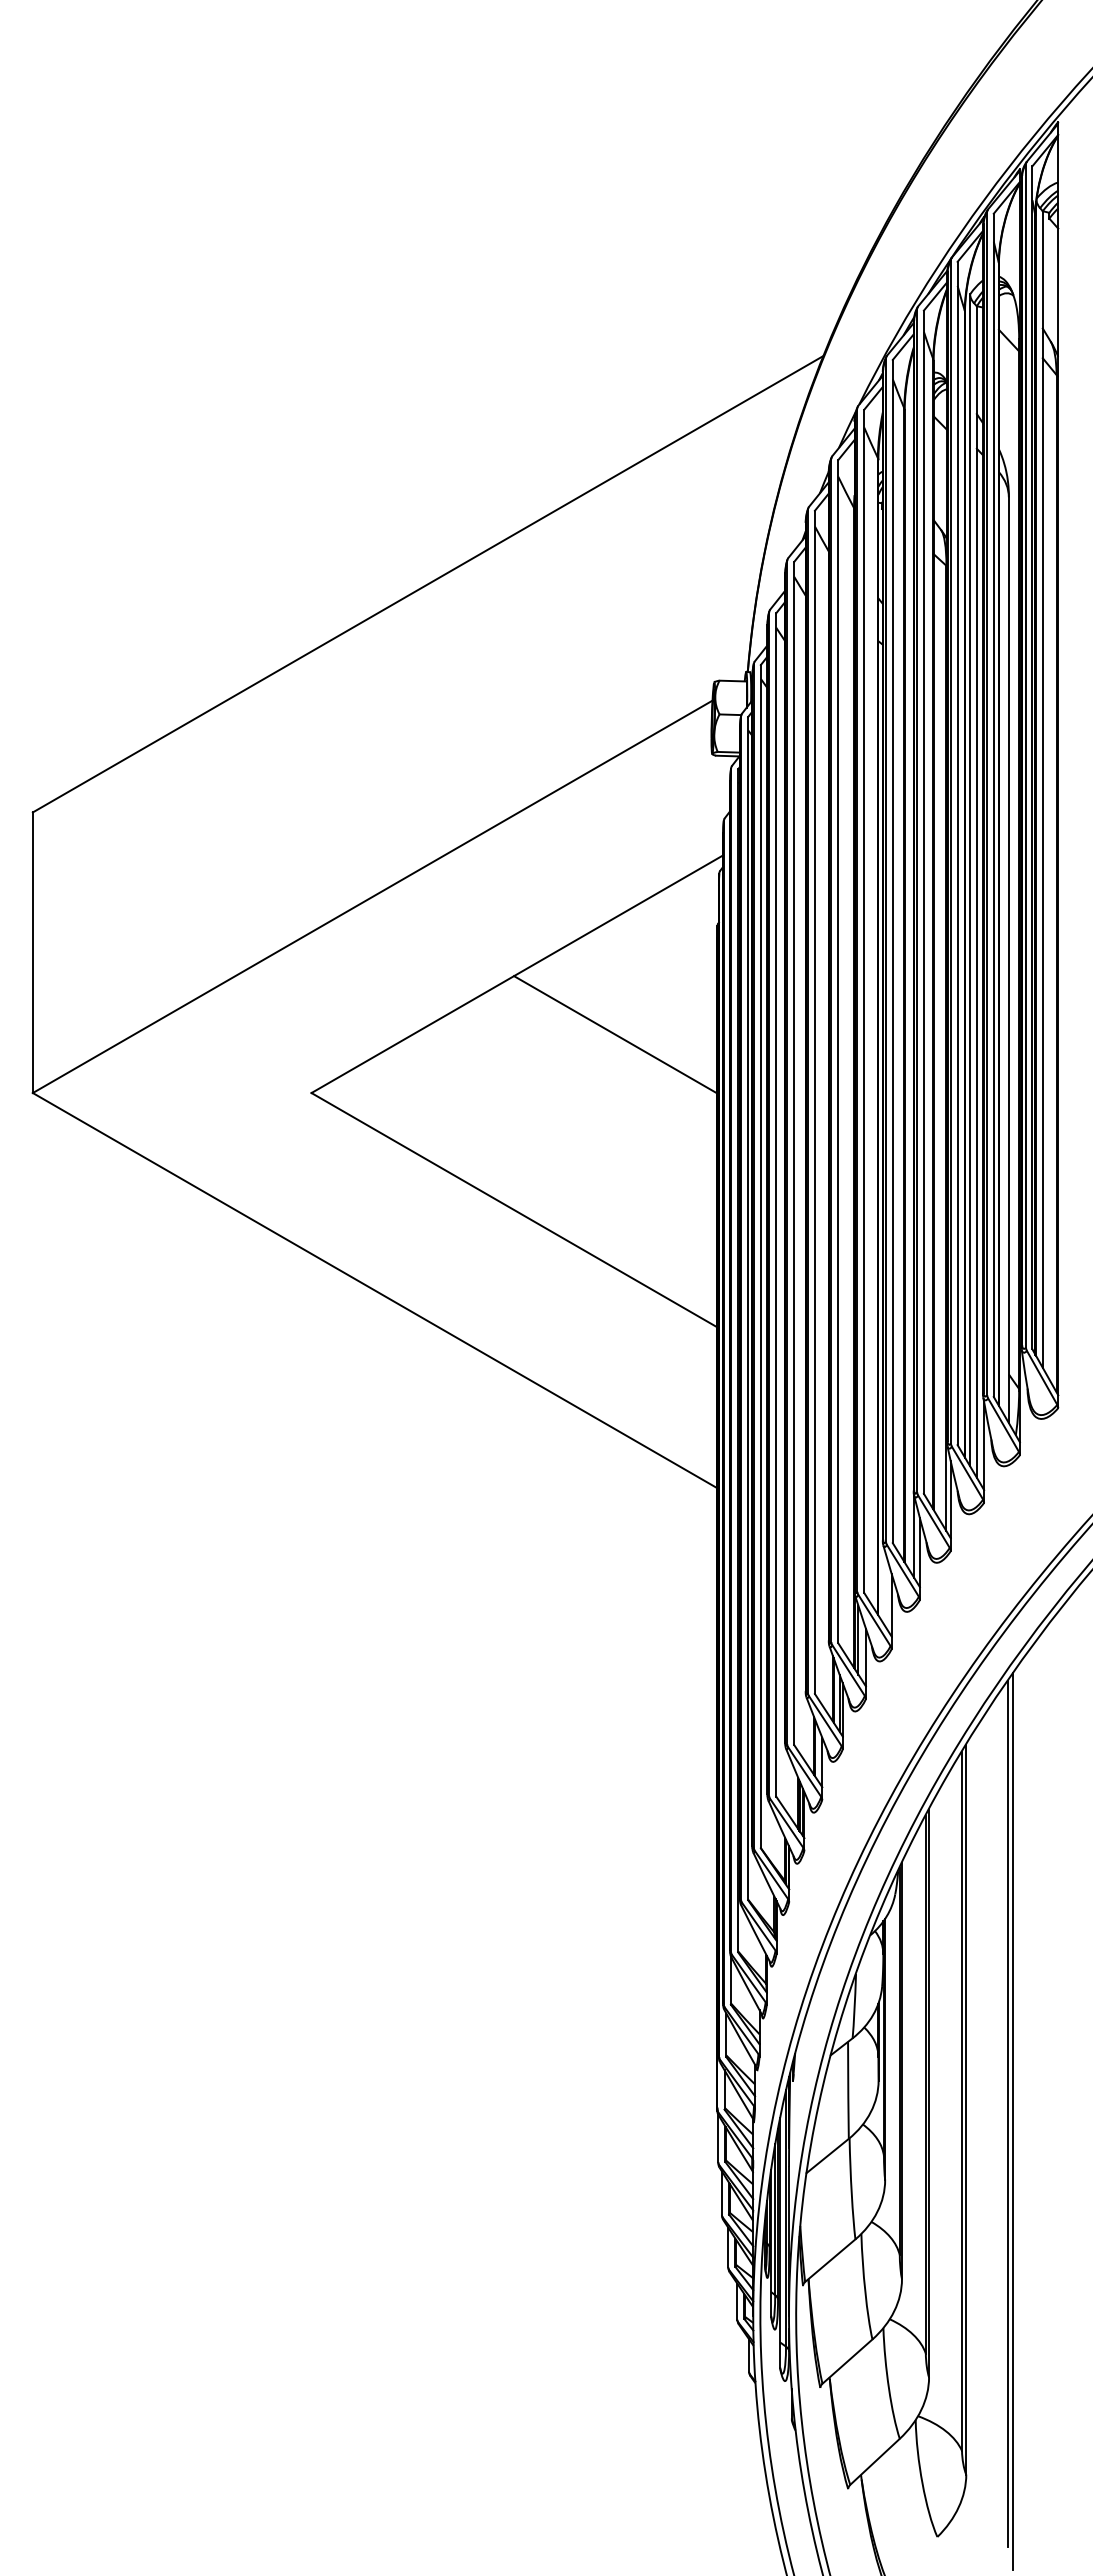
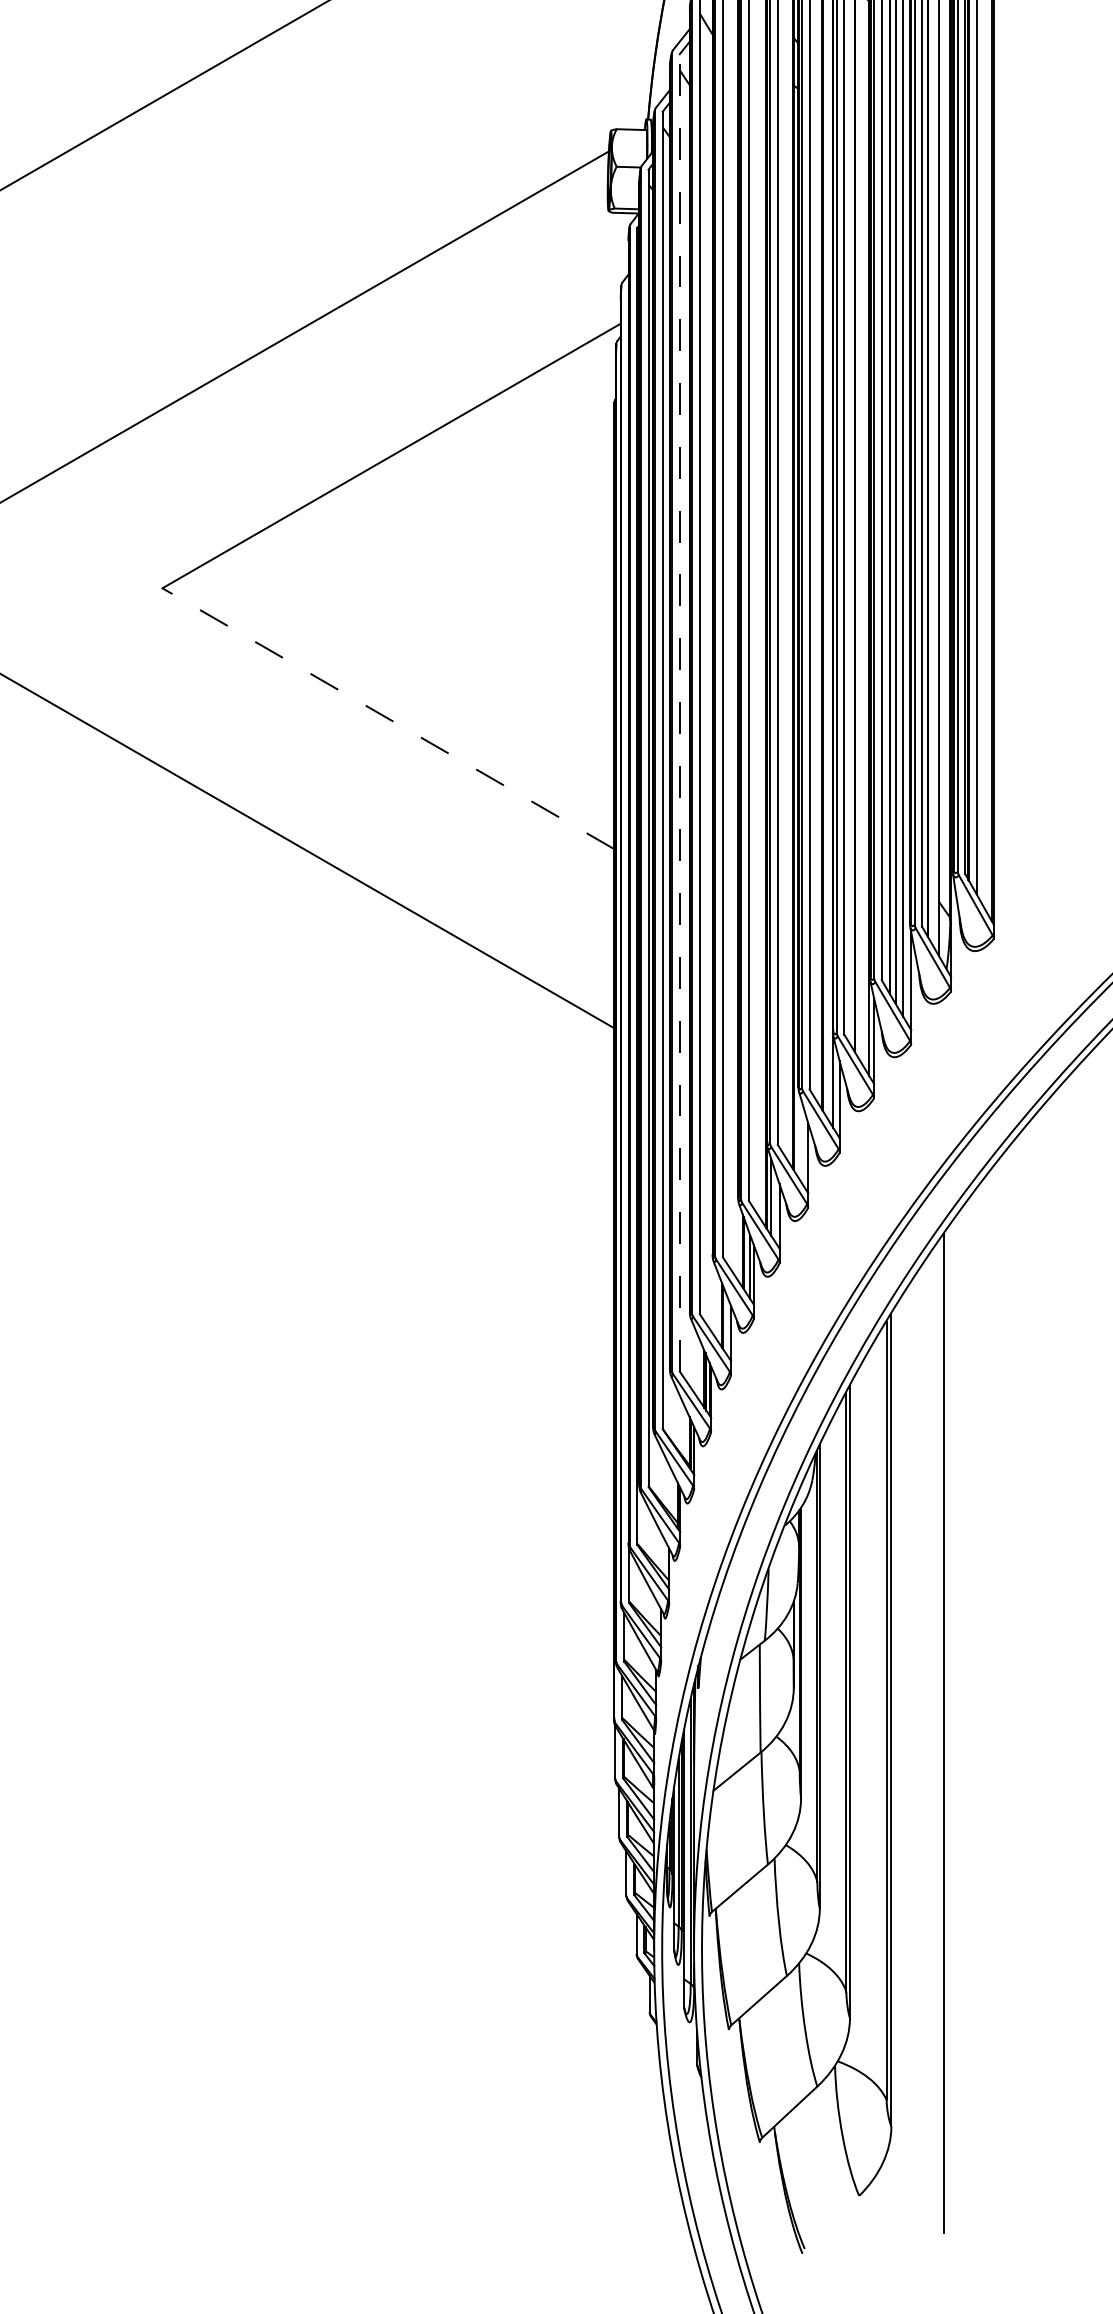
line: (615, 1034) -> (500, 523), removed
line: (776, 1204) -> (680, 712), solid -> dashed
line: (514, 1209) -> (388, 717), solid -> dashed
line: (1008, 2113) -> (938, 1724), removed

